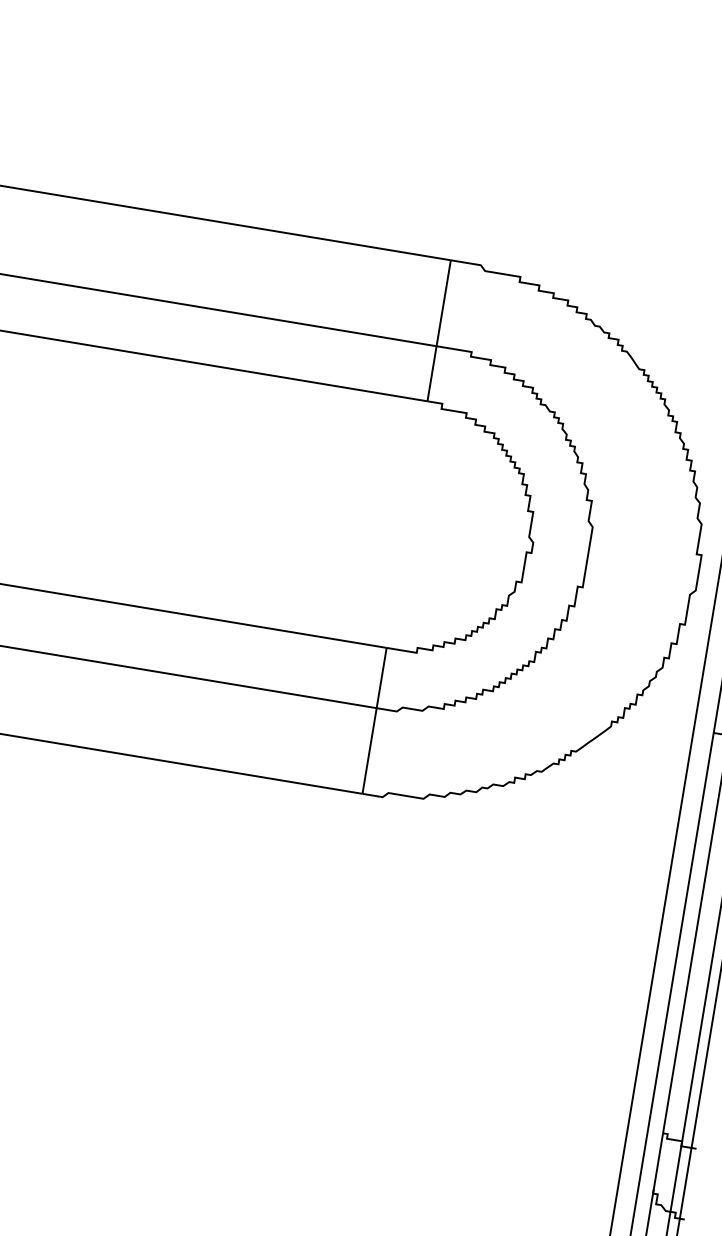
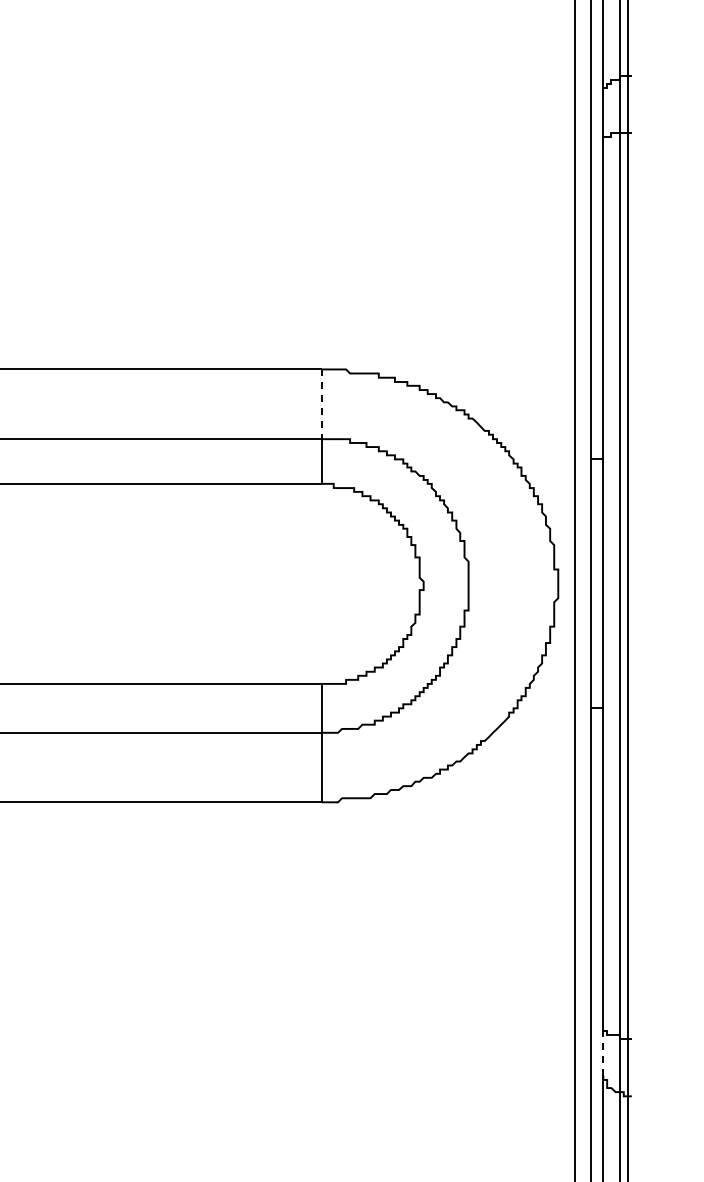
line: (443, 303) -> (321, 404), solid -> dashed
line: (658, 1159) -> (603, 1052), solid -> dashed

